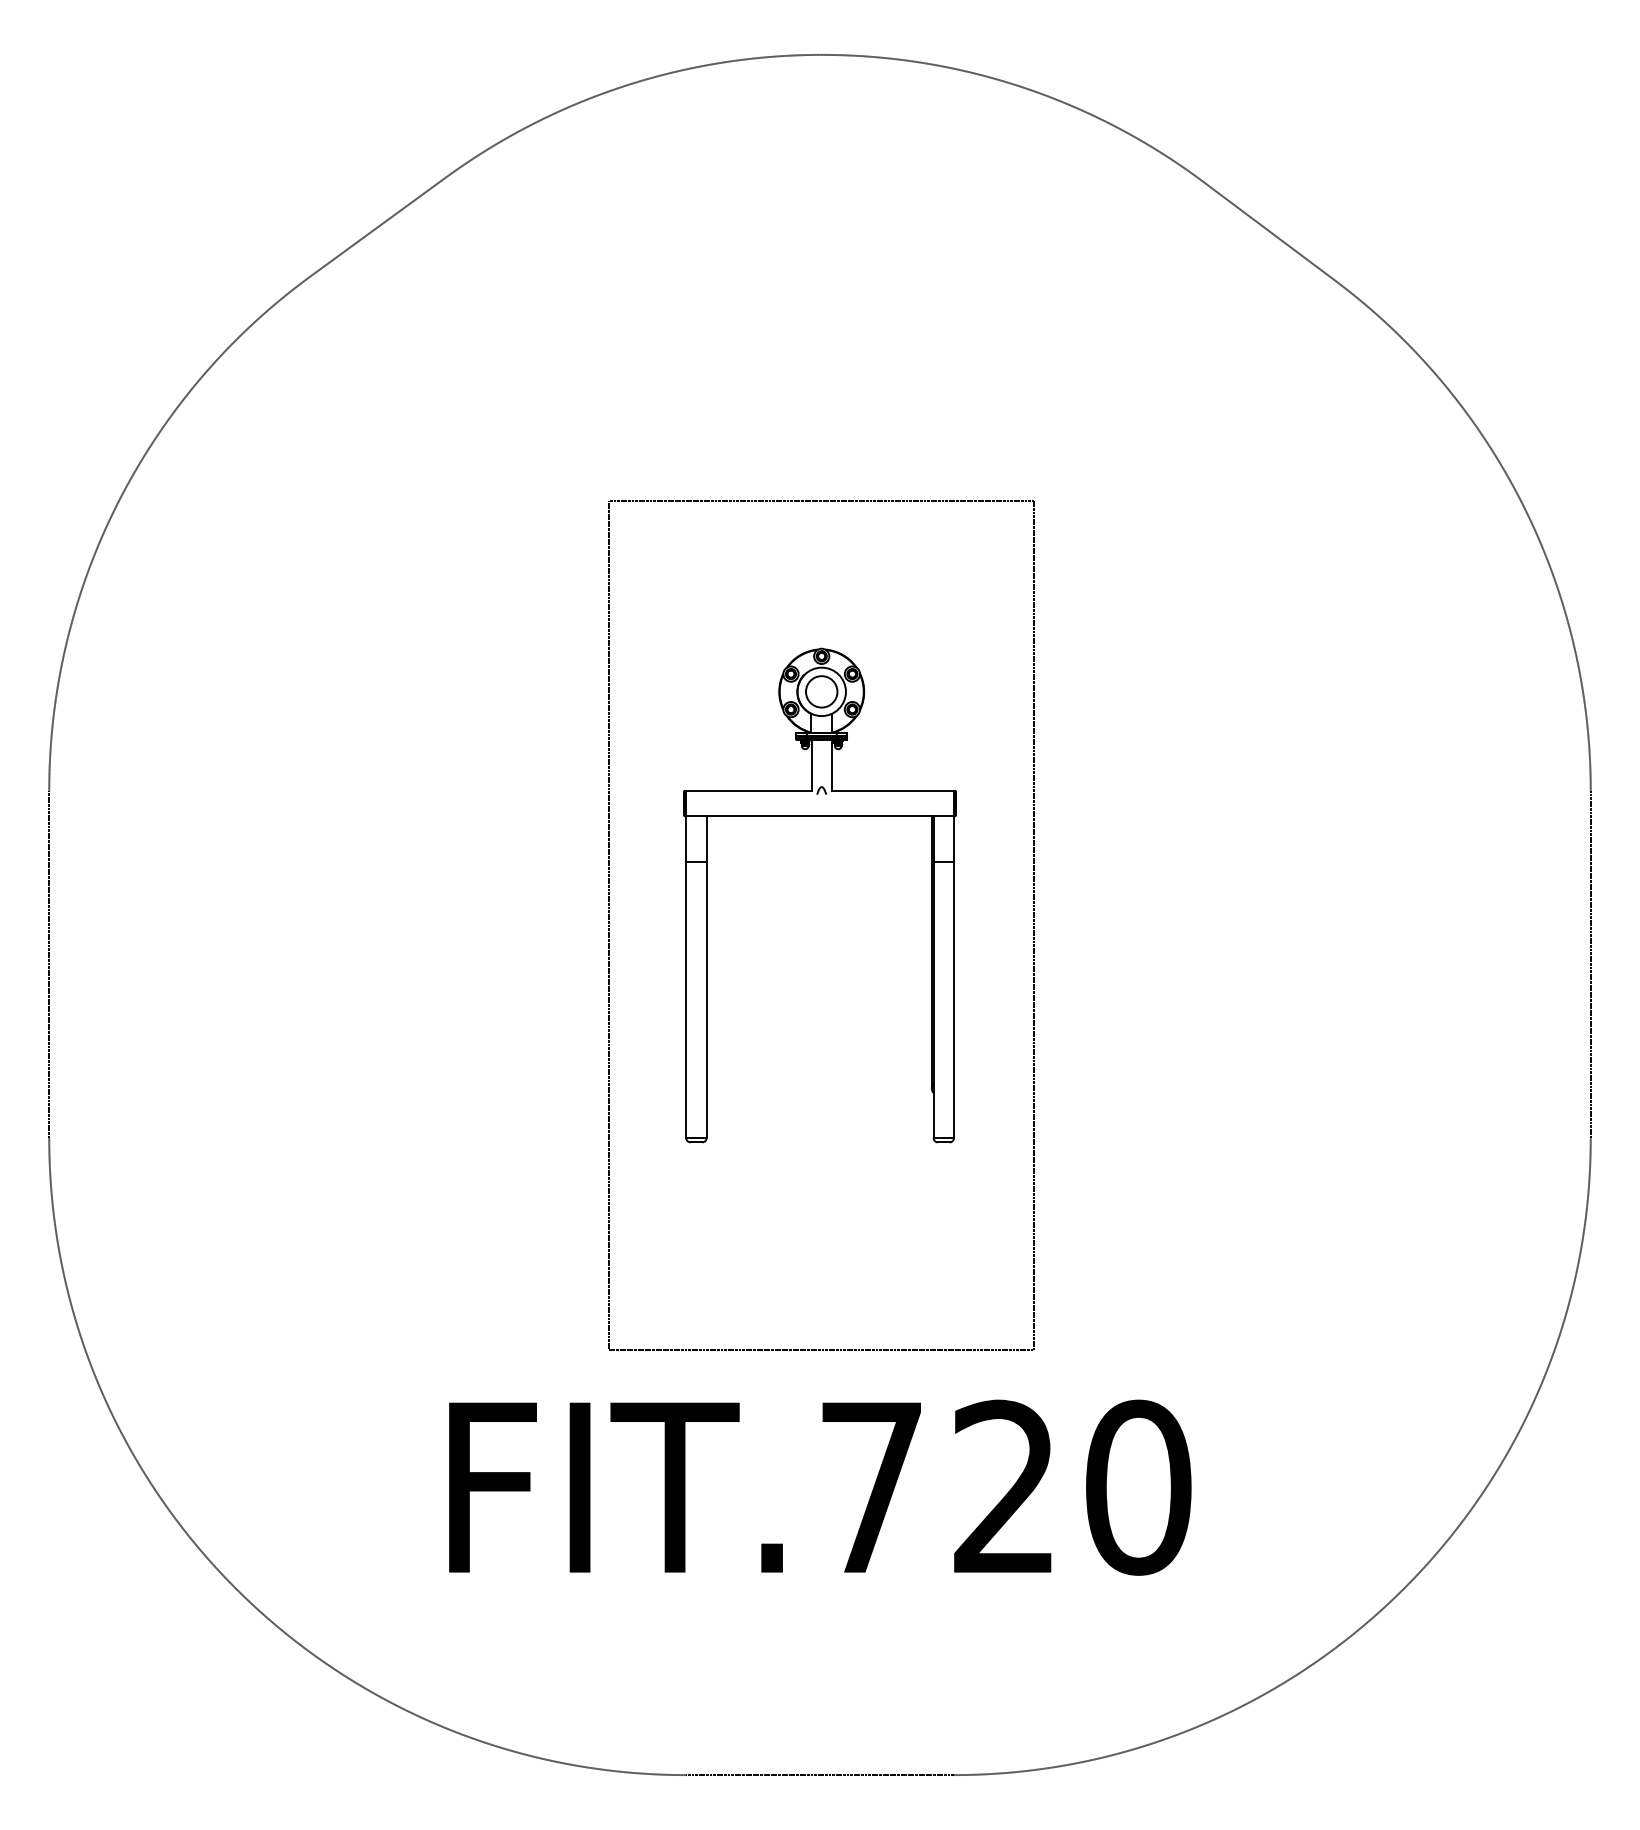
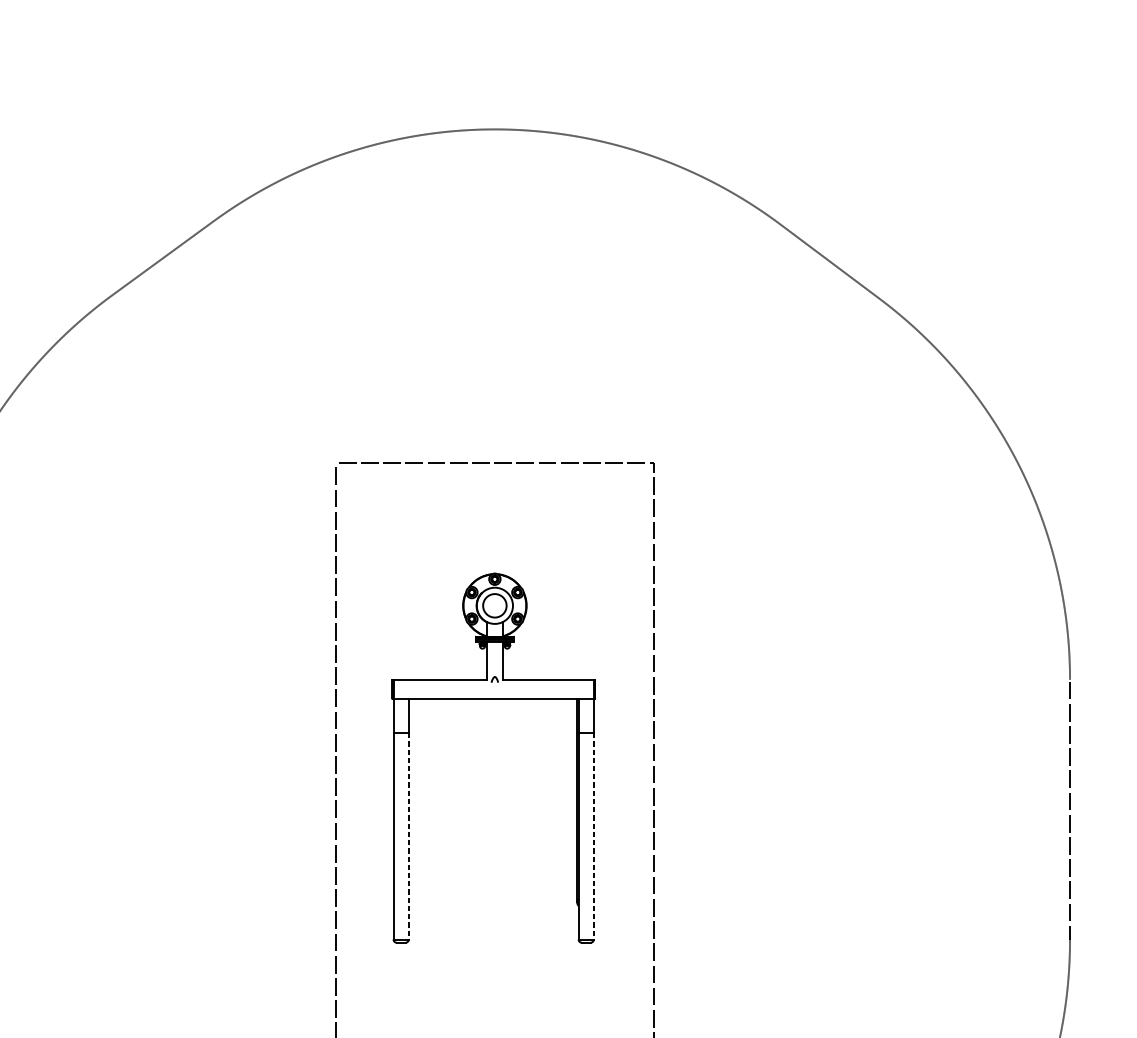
line: (706, 1000) -> (408, 836), solid -> dashed
line: (954, 1000) -> (594, 836), solid -> dashed

